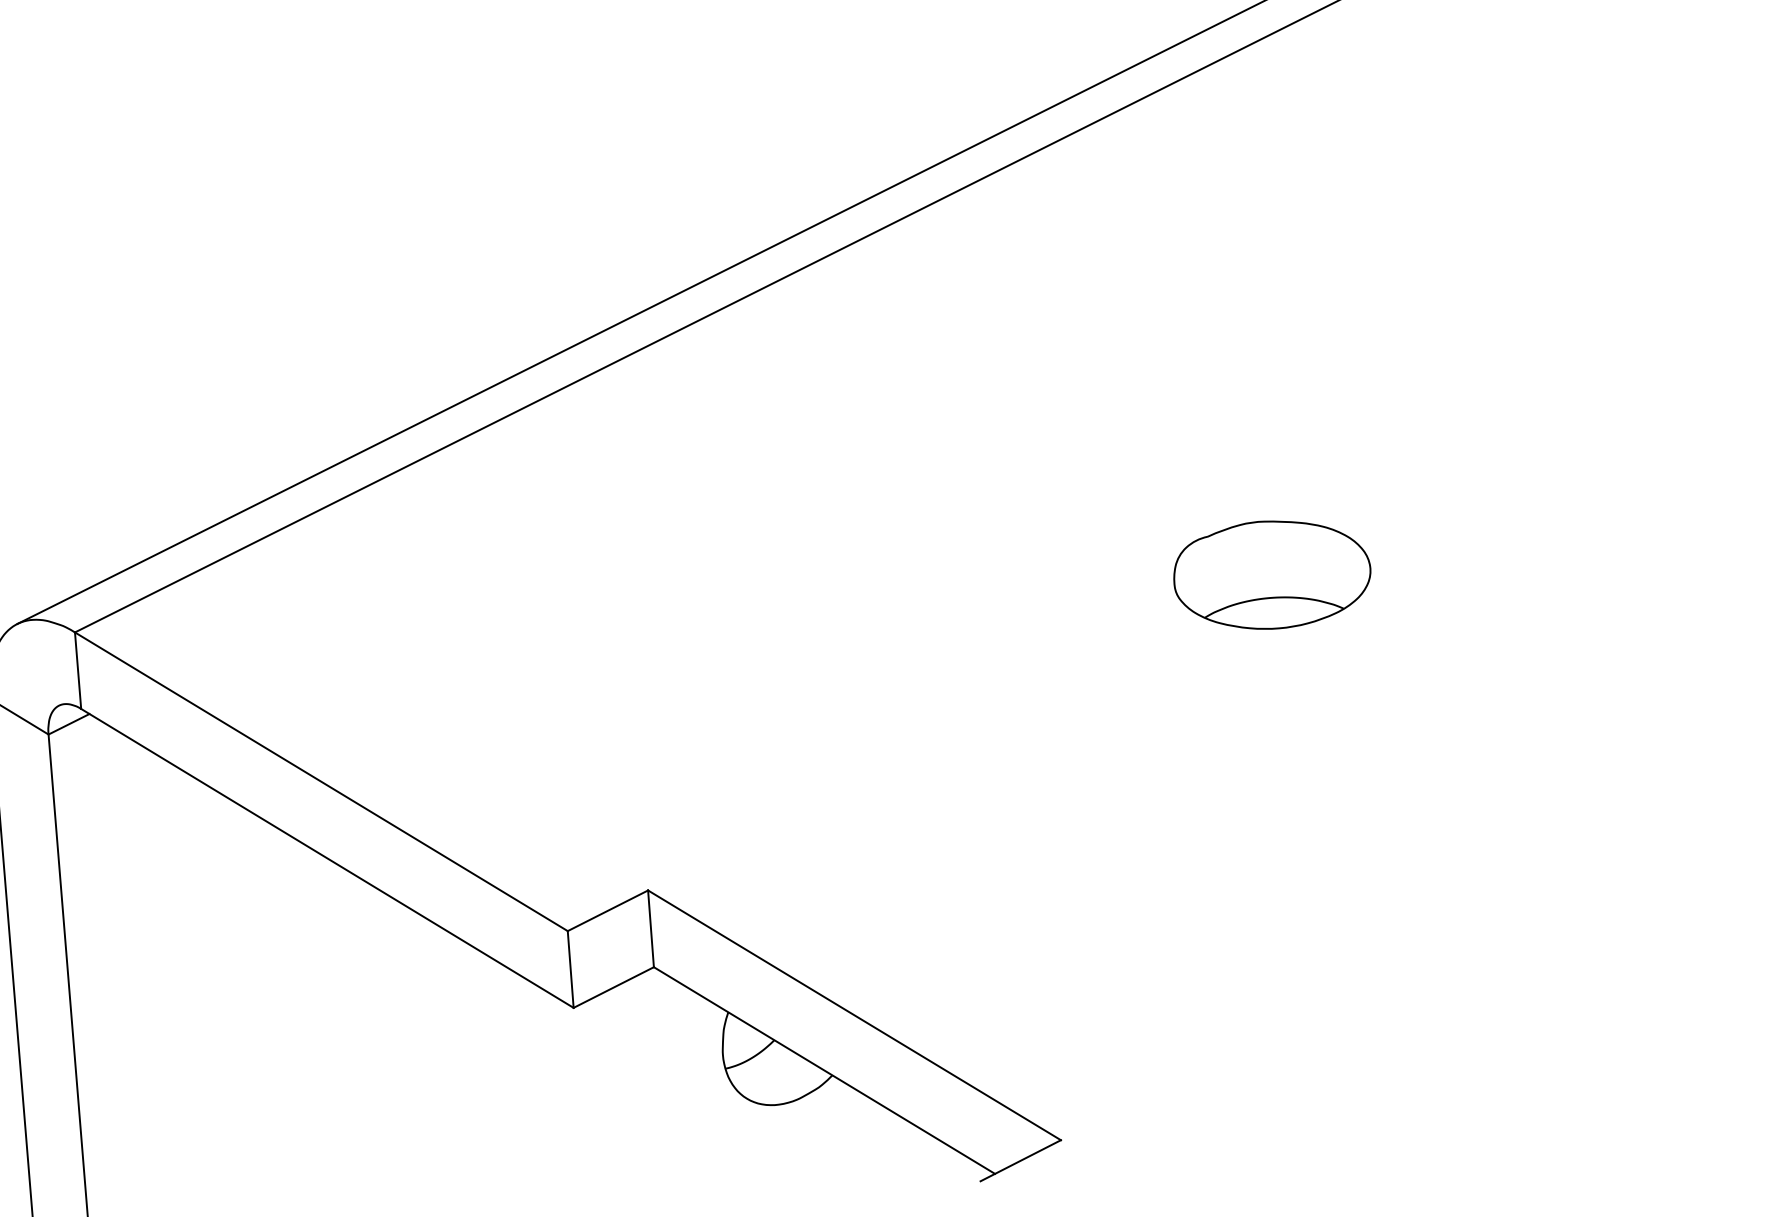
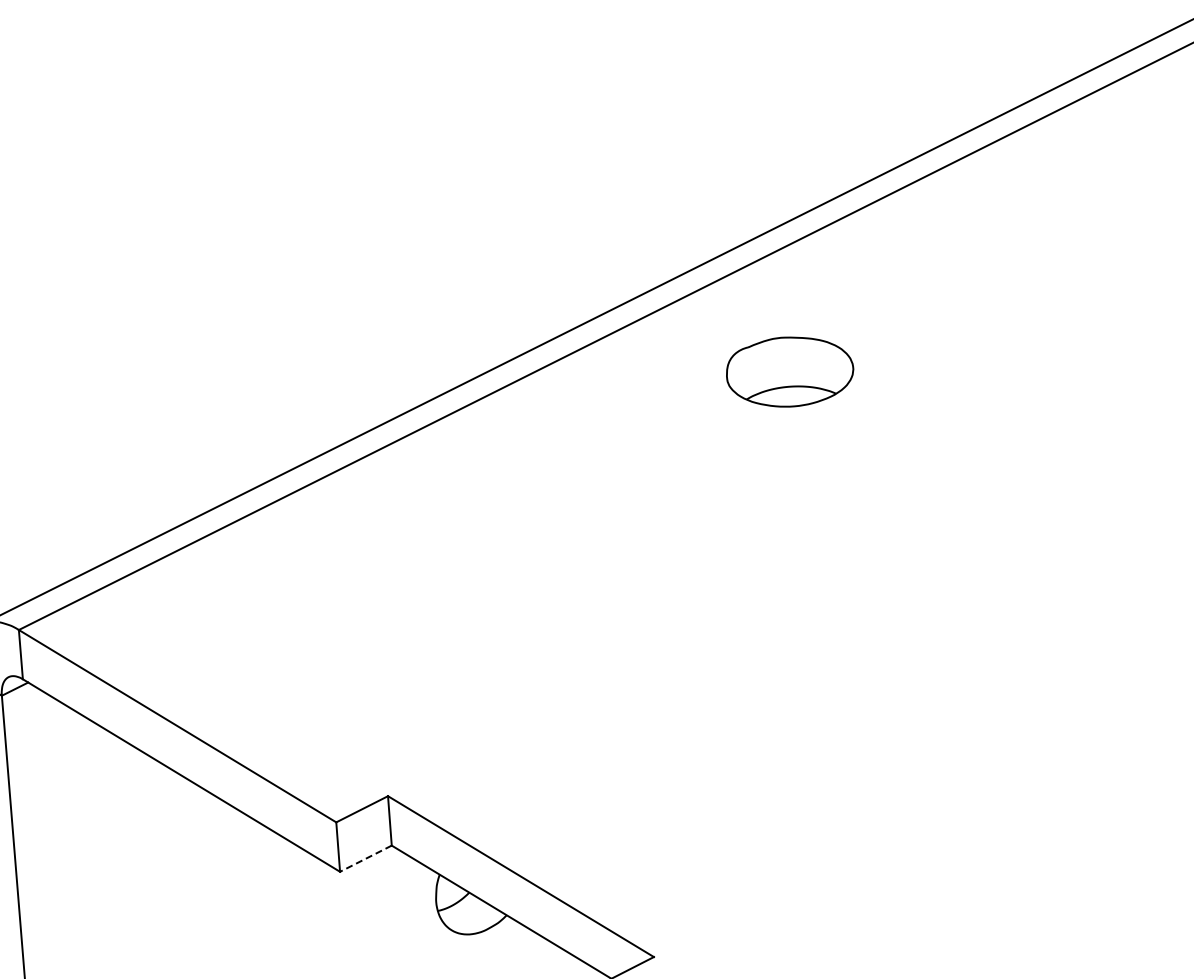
part: (1272, 574) -> (790, 371), moved
line: (613, 987) -> (365, 858), solid -> dashed

